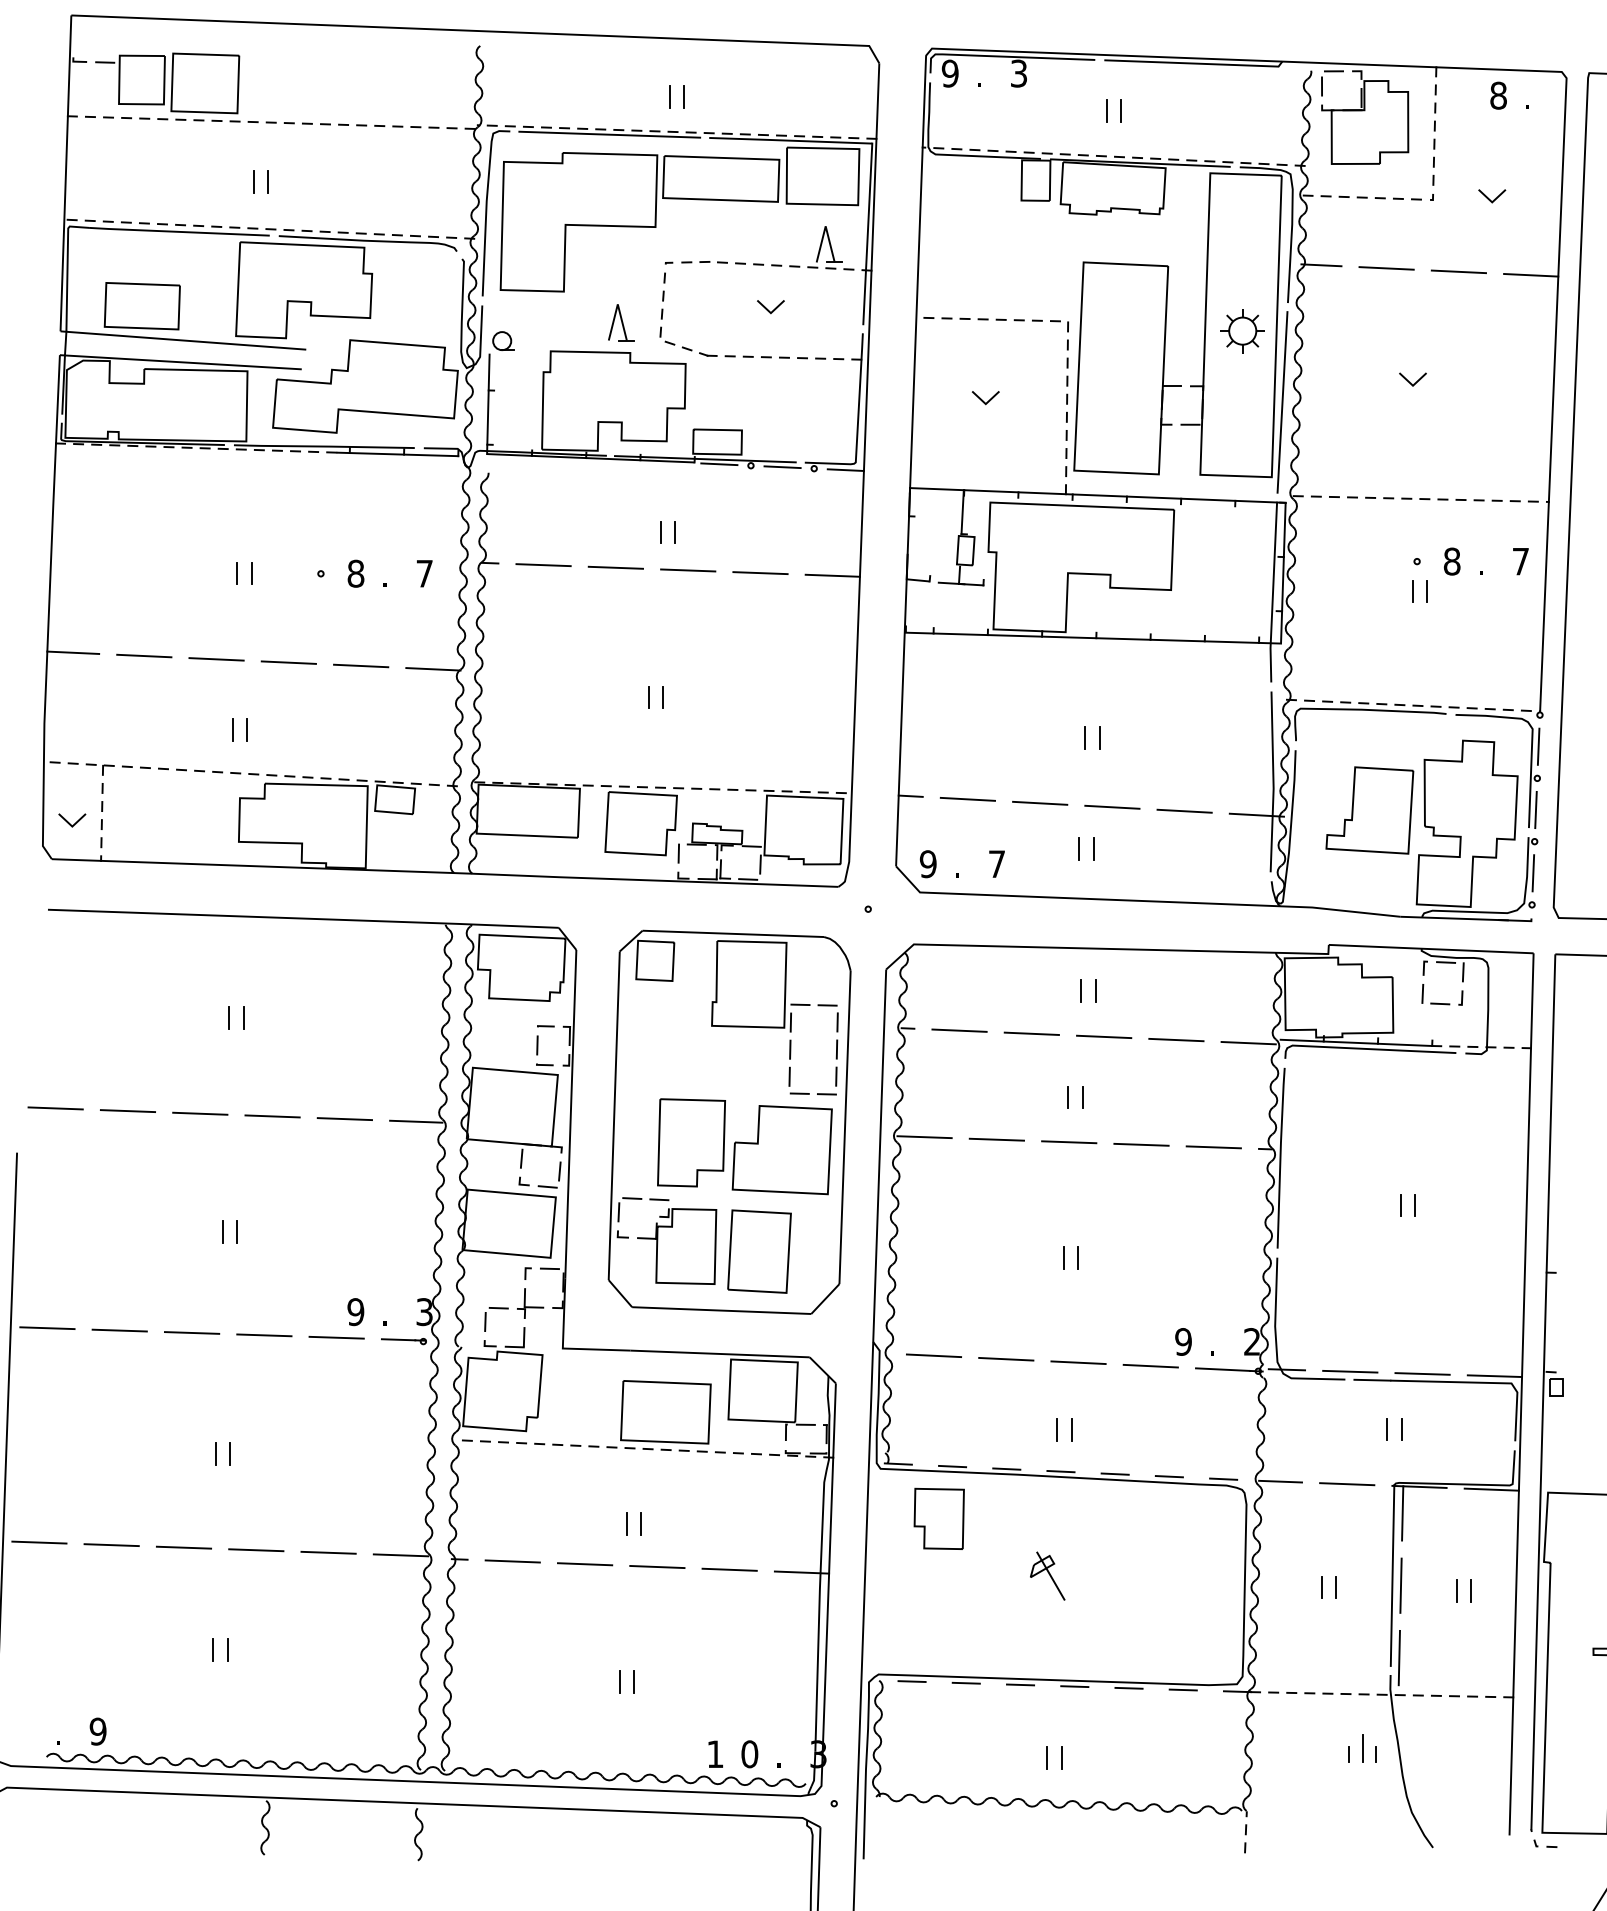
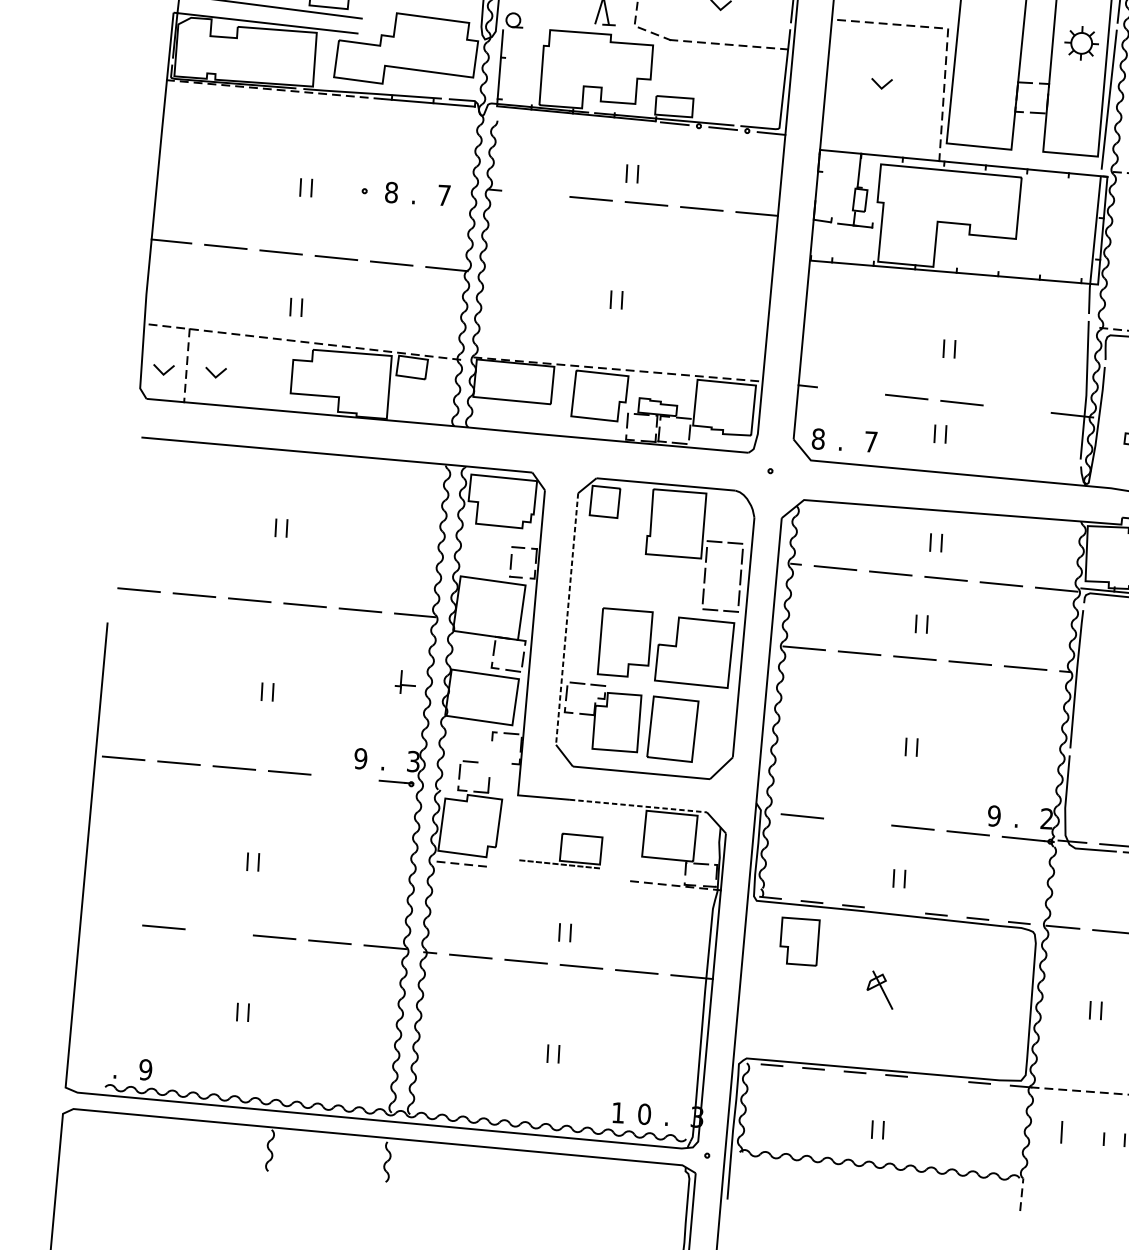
line: (543, 565) -> (535, 194), removed
line: (967, 799) -> (851, 391), removed
line: (1184, 810) -> (1017, 408), removed
line: (137, 822) -> (213, 374), added
text: (927, 864) -> (817, 439), 9 -> 8
line: (614, 1116) -> (567, 619), solid -> dashed
part: (530, 1303) -> (405, 682), moved
line: (336, 1337) -> (344, 777), removed
line: (720, 1353) -> (638, 805), solid -> dashed
line: (1006, 1358) -> (857, 821), removed
part: (622, 1416) -> (560, 849), size x0.6
line: (1060, 1471) -> (894, 910), removed
line: (39, 1542) -> (108, 922), removed
line: (183, 1547) -> (218, 932), removed
line: (1128, 1687) -> (937, 1078), removed
line: (1362, 1748) -> (1061, 1132), moved

